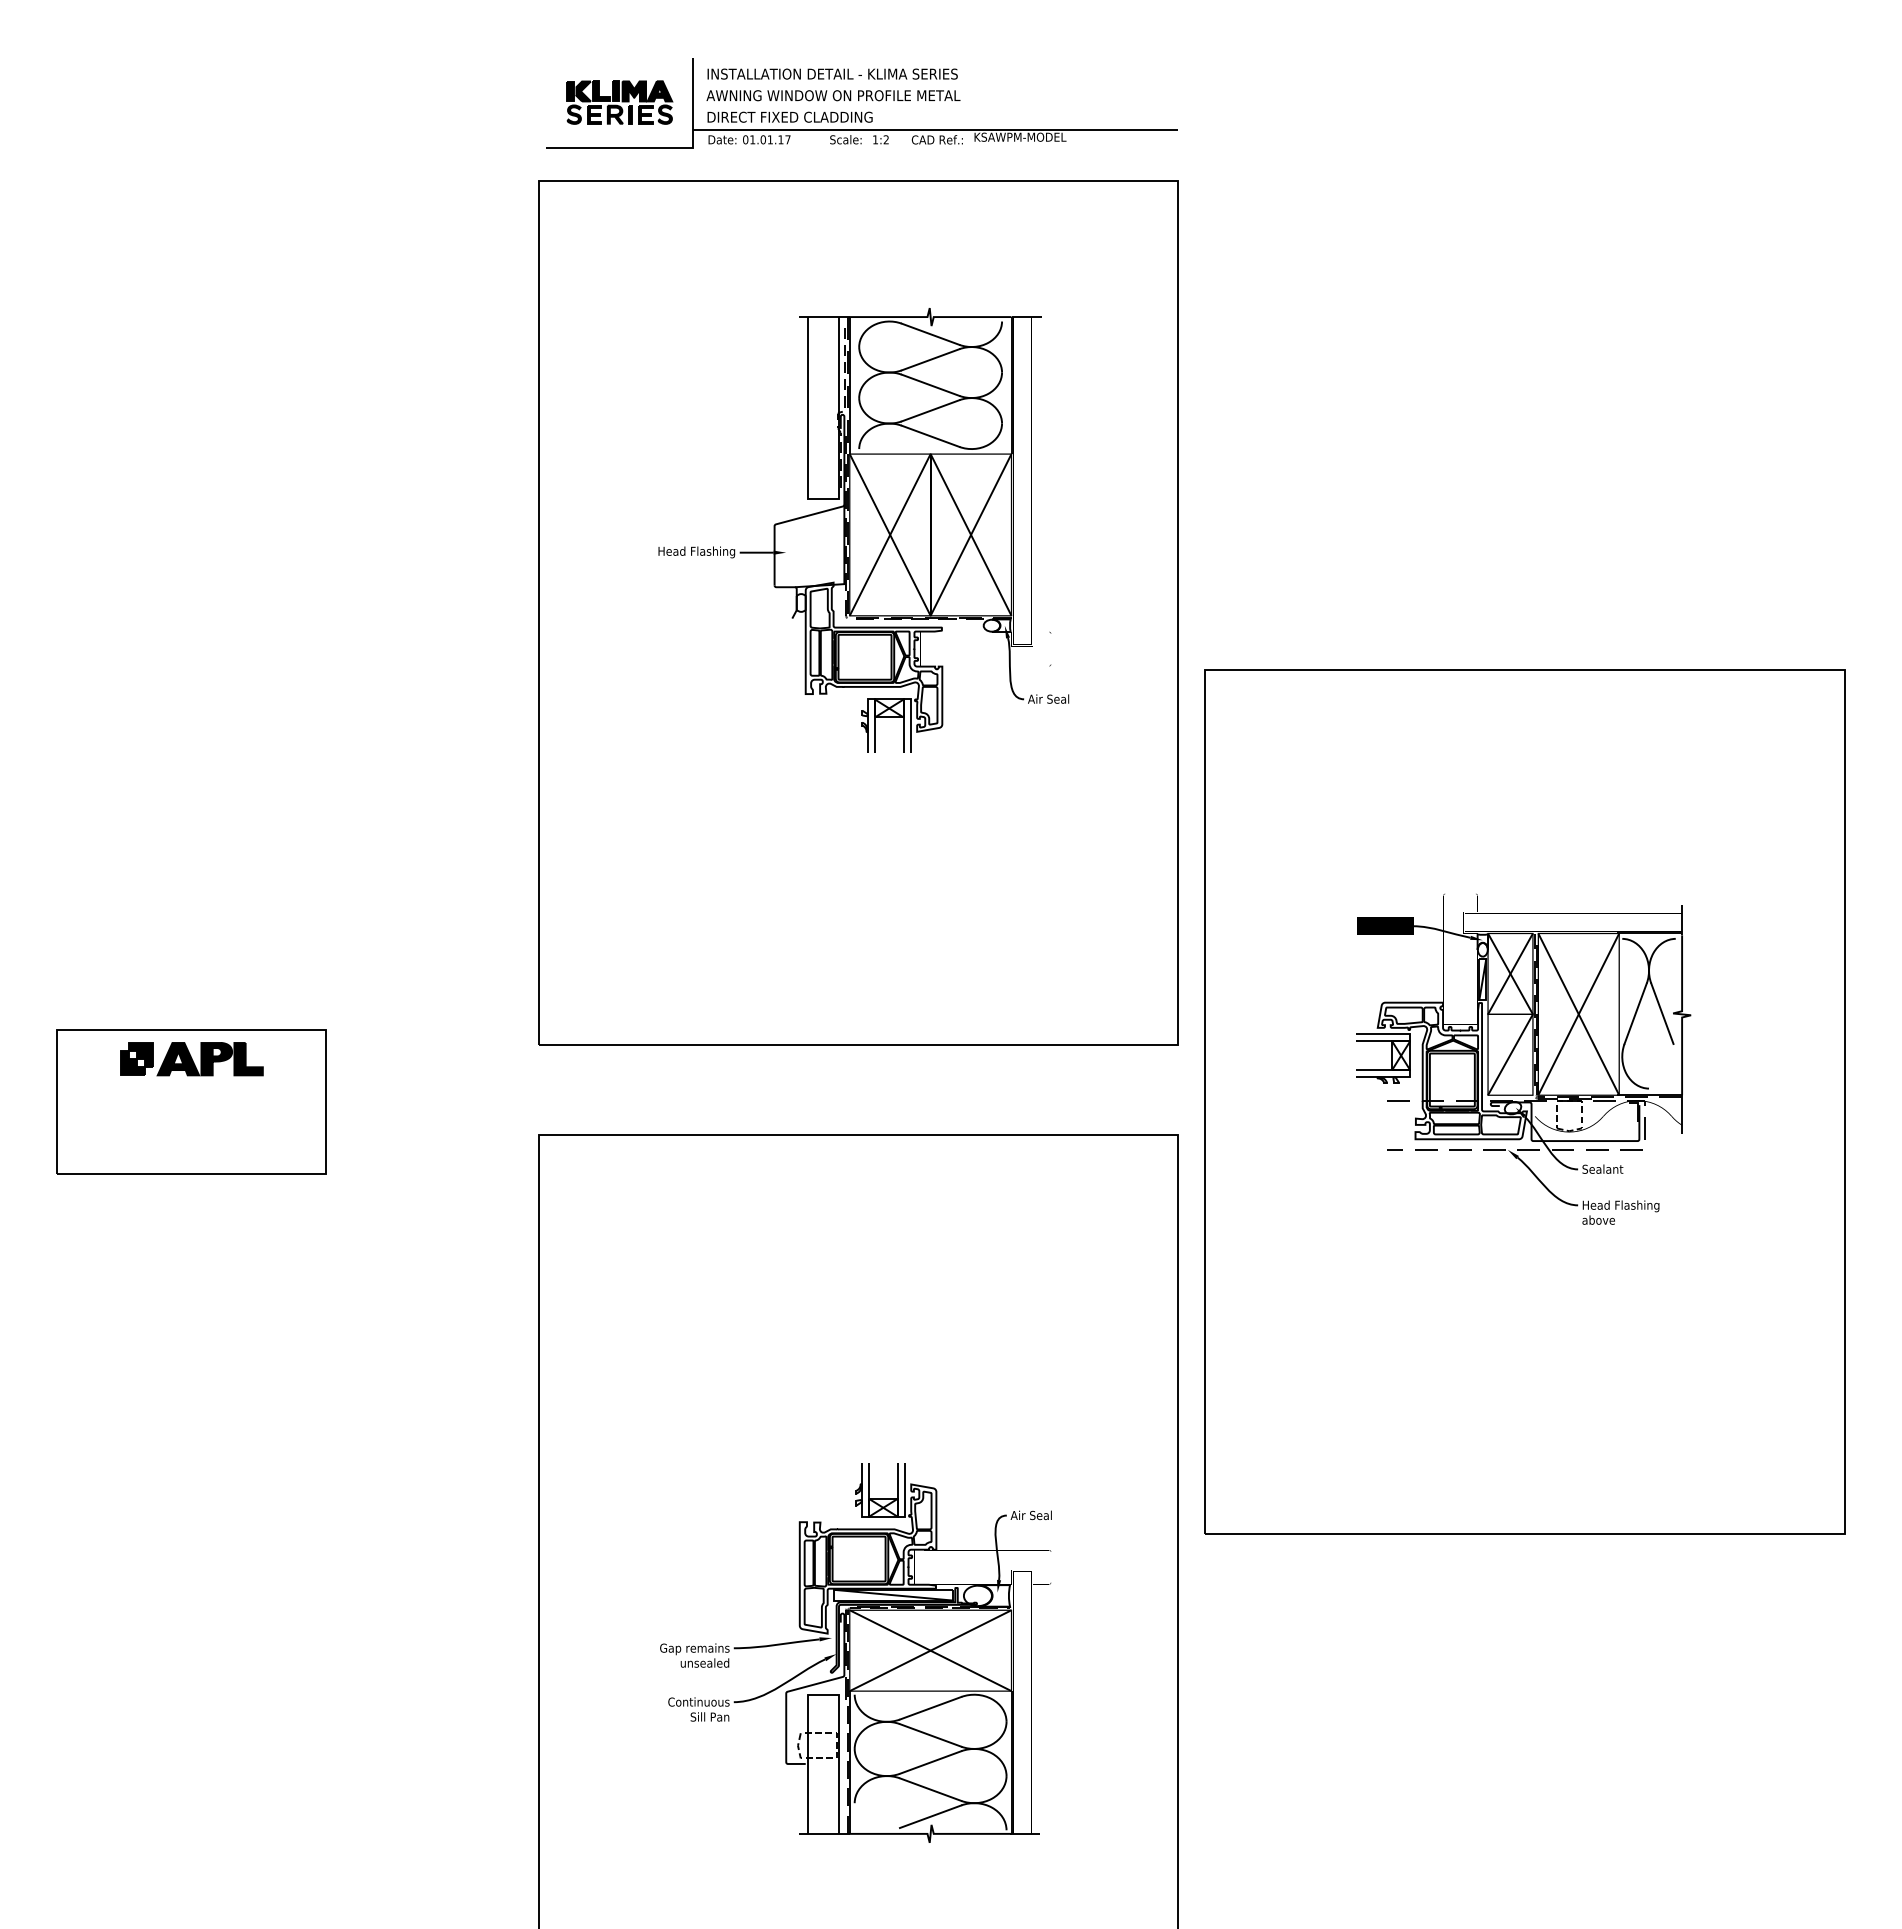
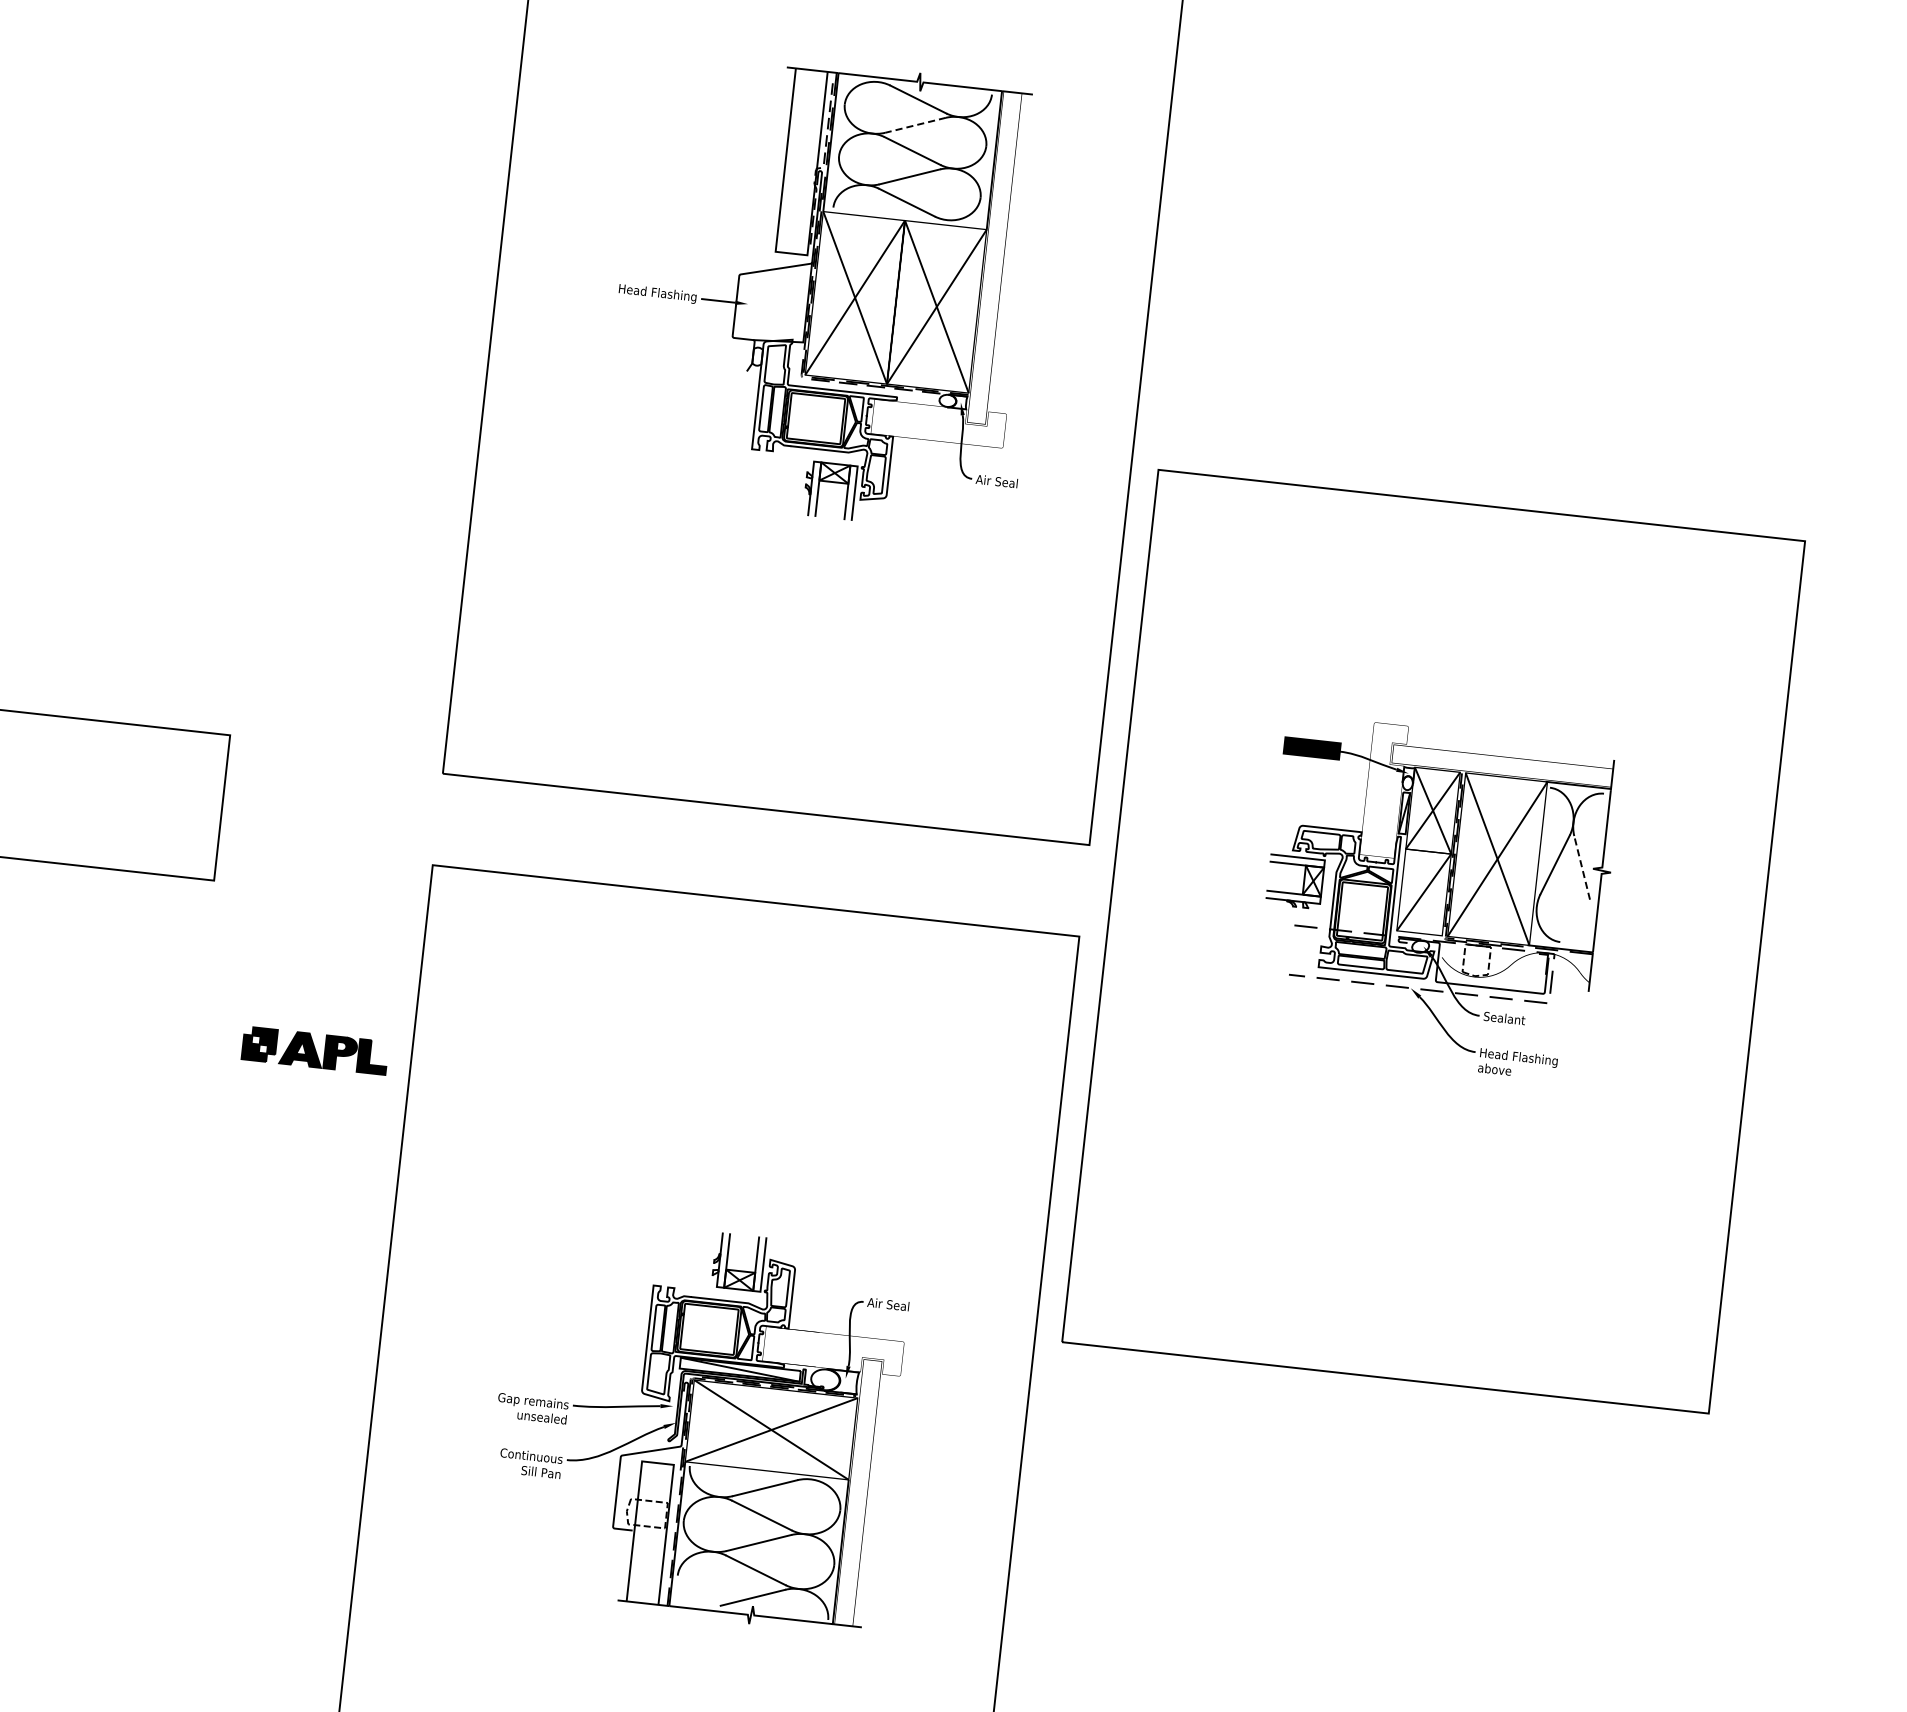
line: (930, 359) -> (915, 125), solid -> dashed
line: (1662, 1013) -> (1582, 867), solid -> dashed
part: (191, 1059) -> (315, 1051), moved

